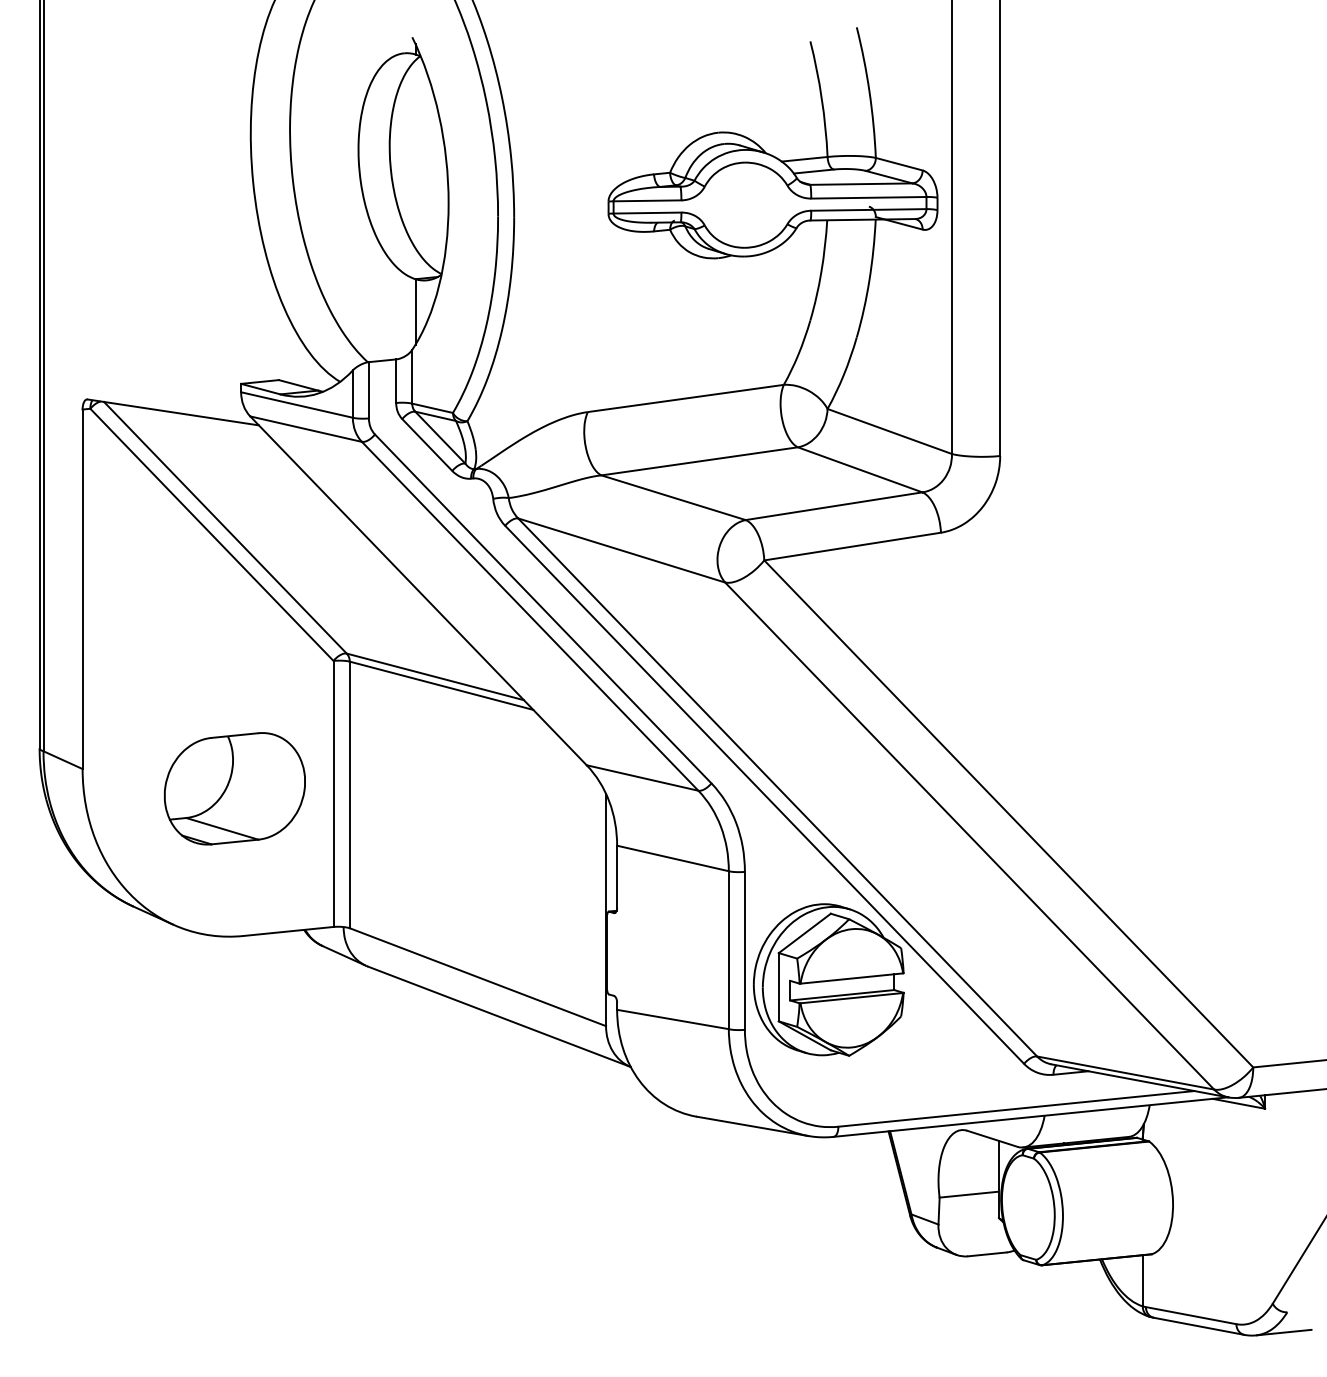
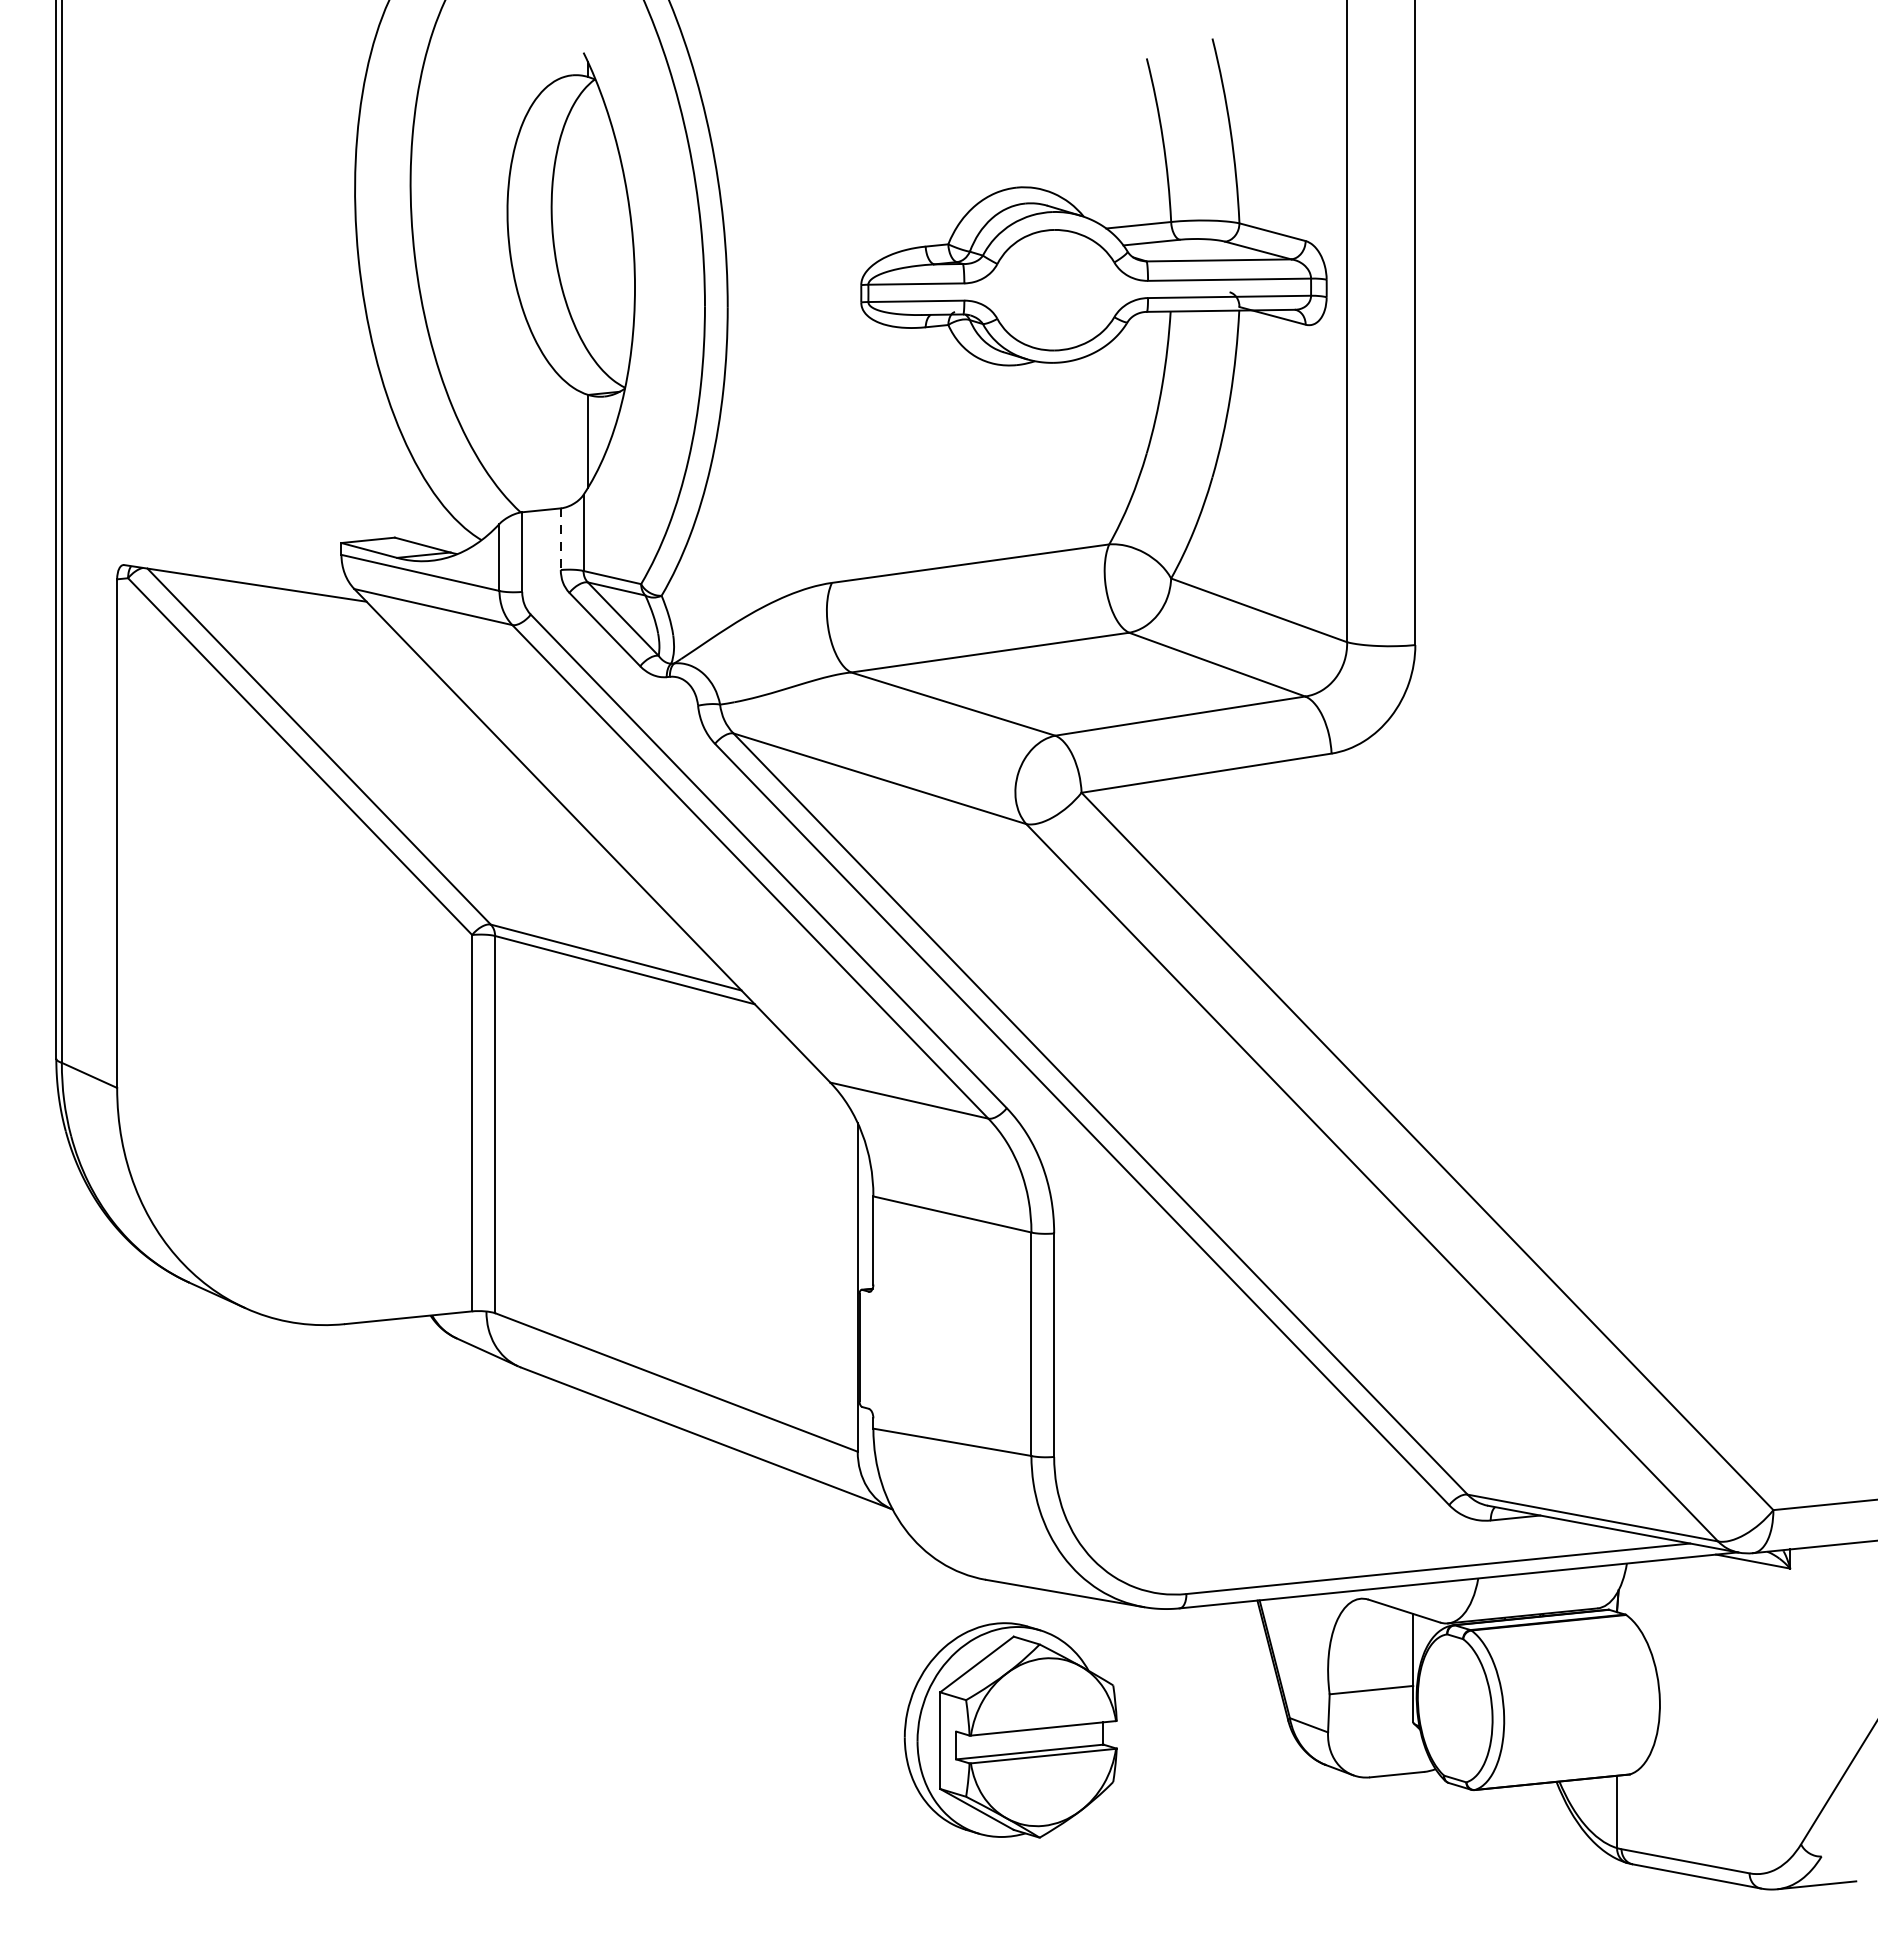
line: (395, 381) -> (560, 539), solid -> dashed
part: (234, 788) -> (332, 1115), removed
part: (828, 980) -> (1010, 1730), moved

